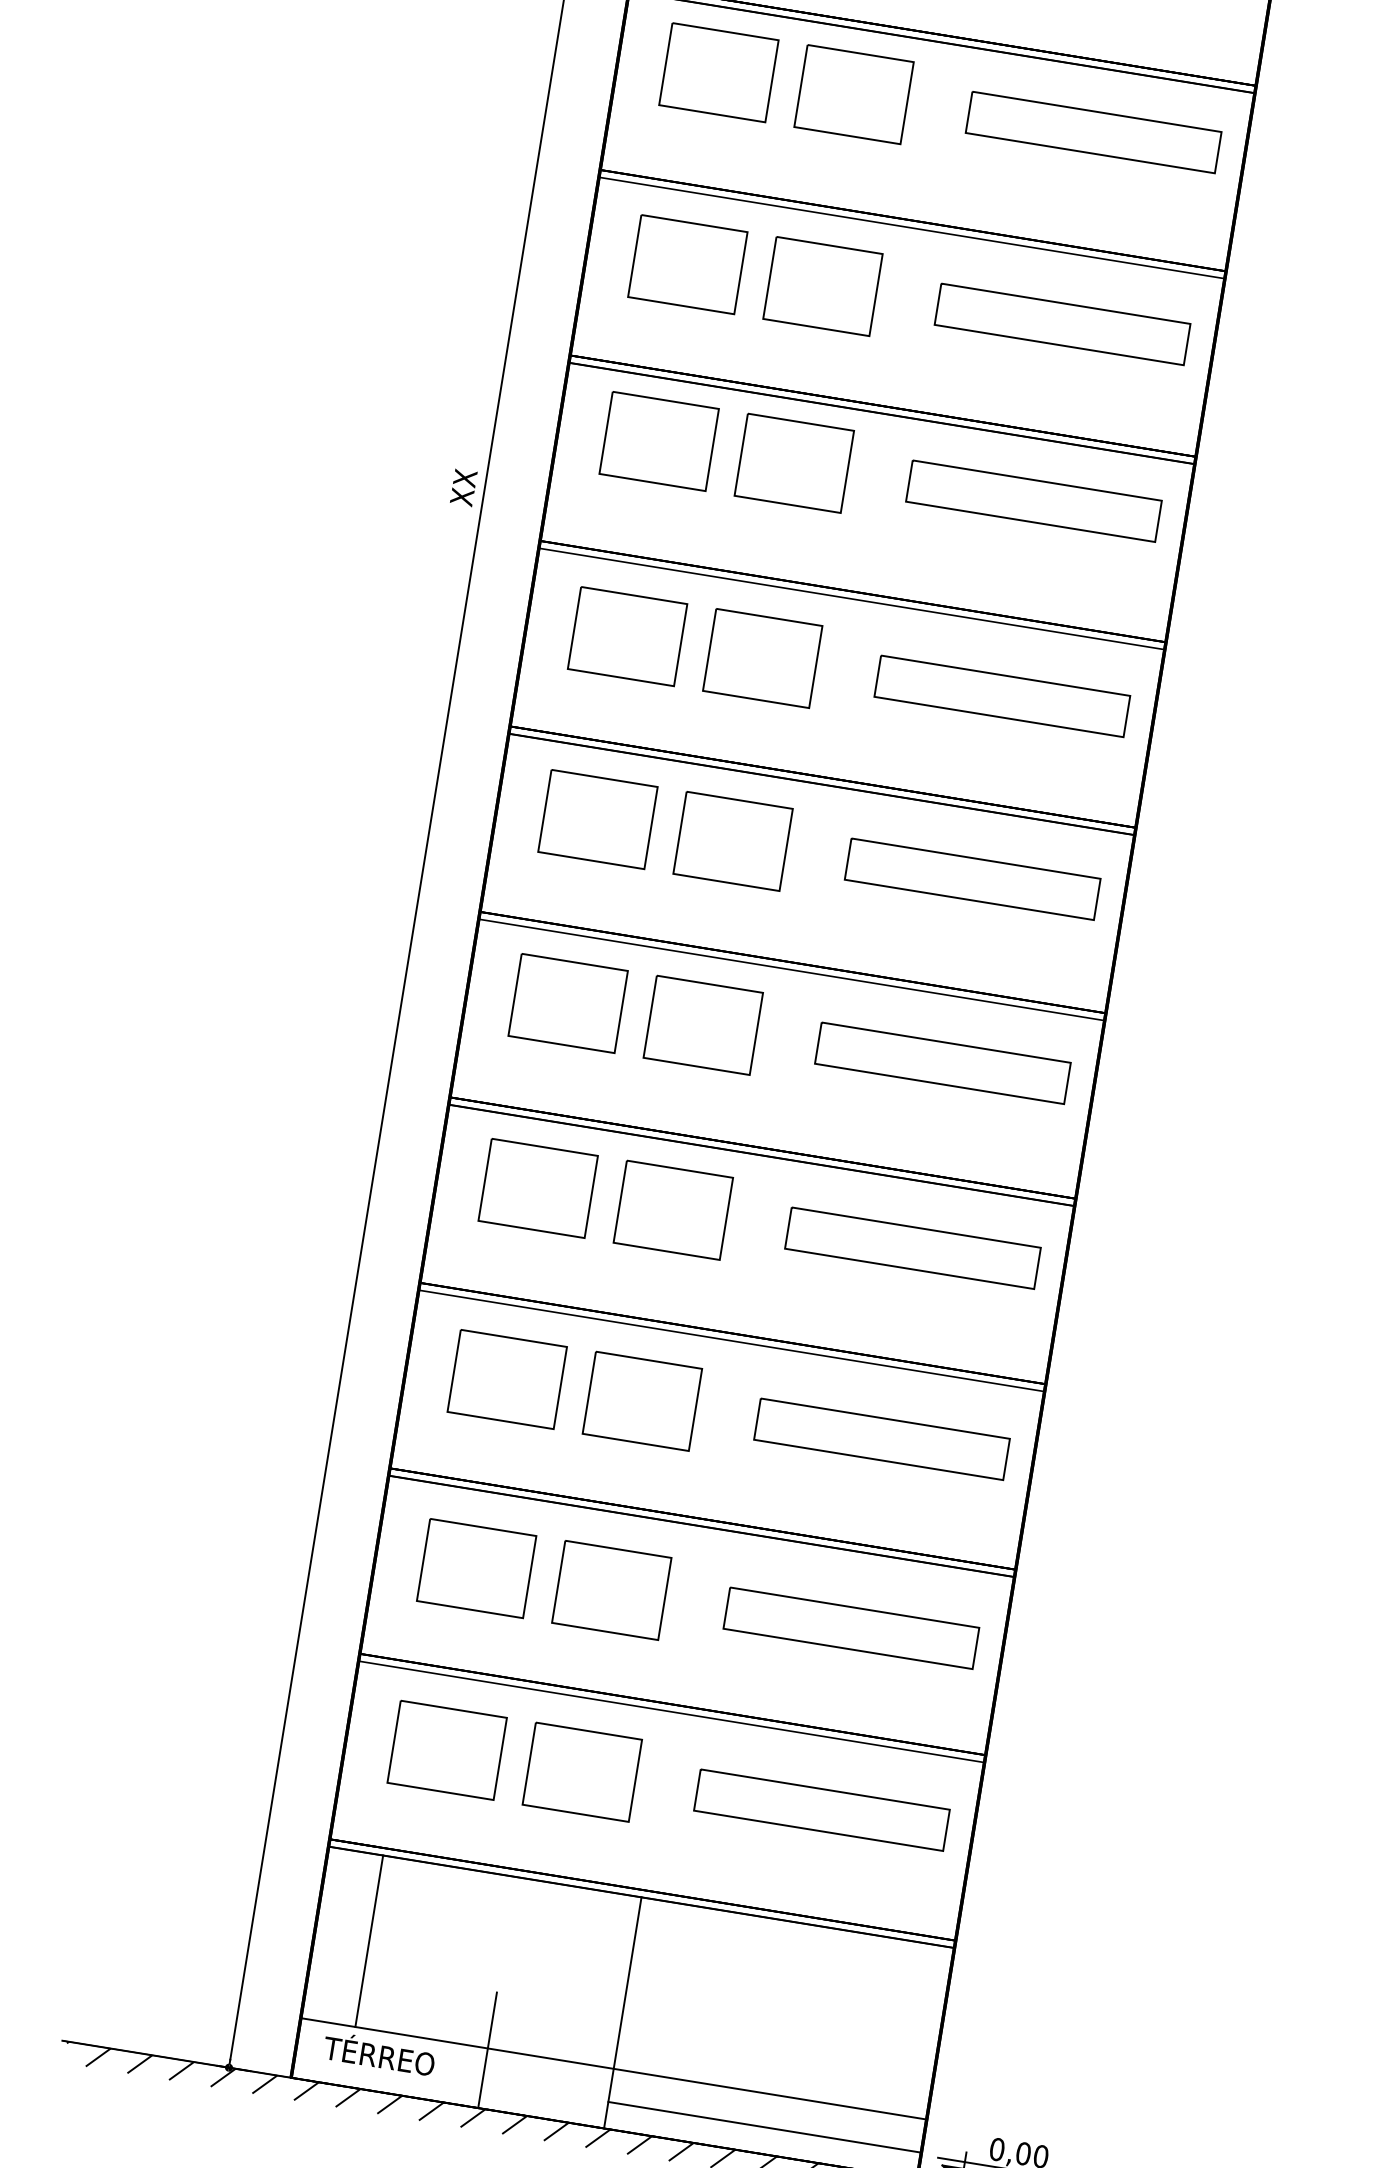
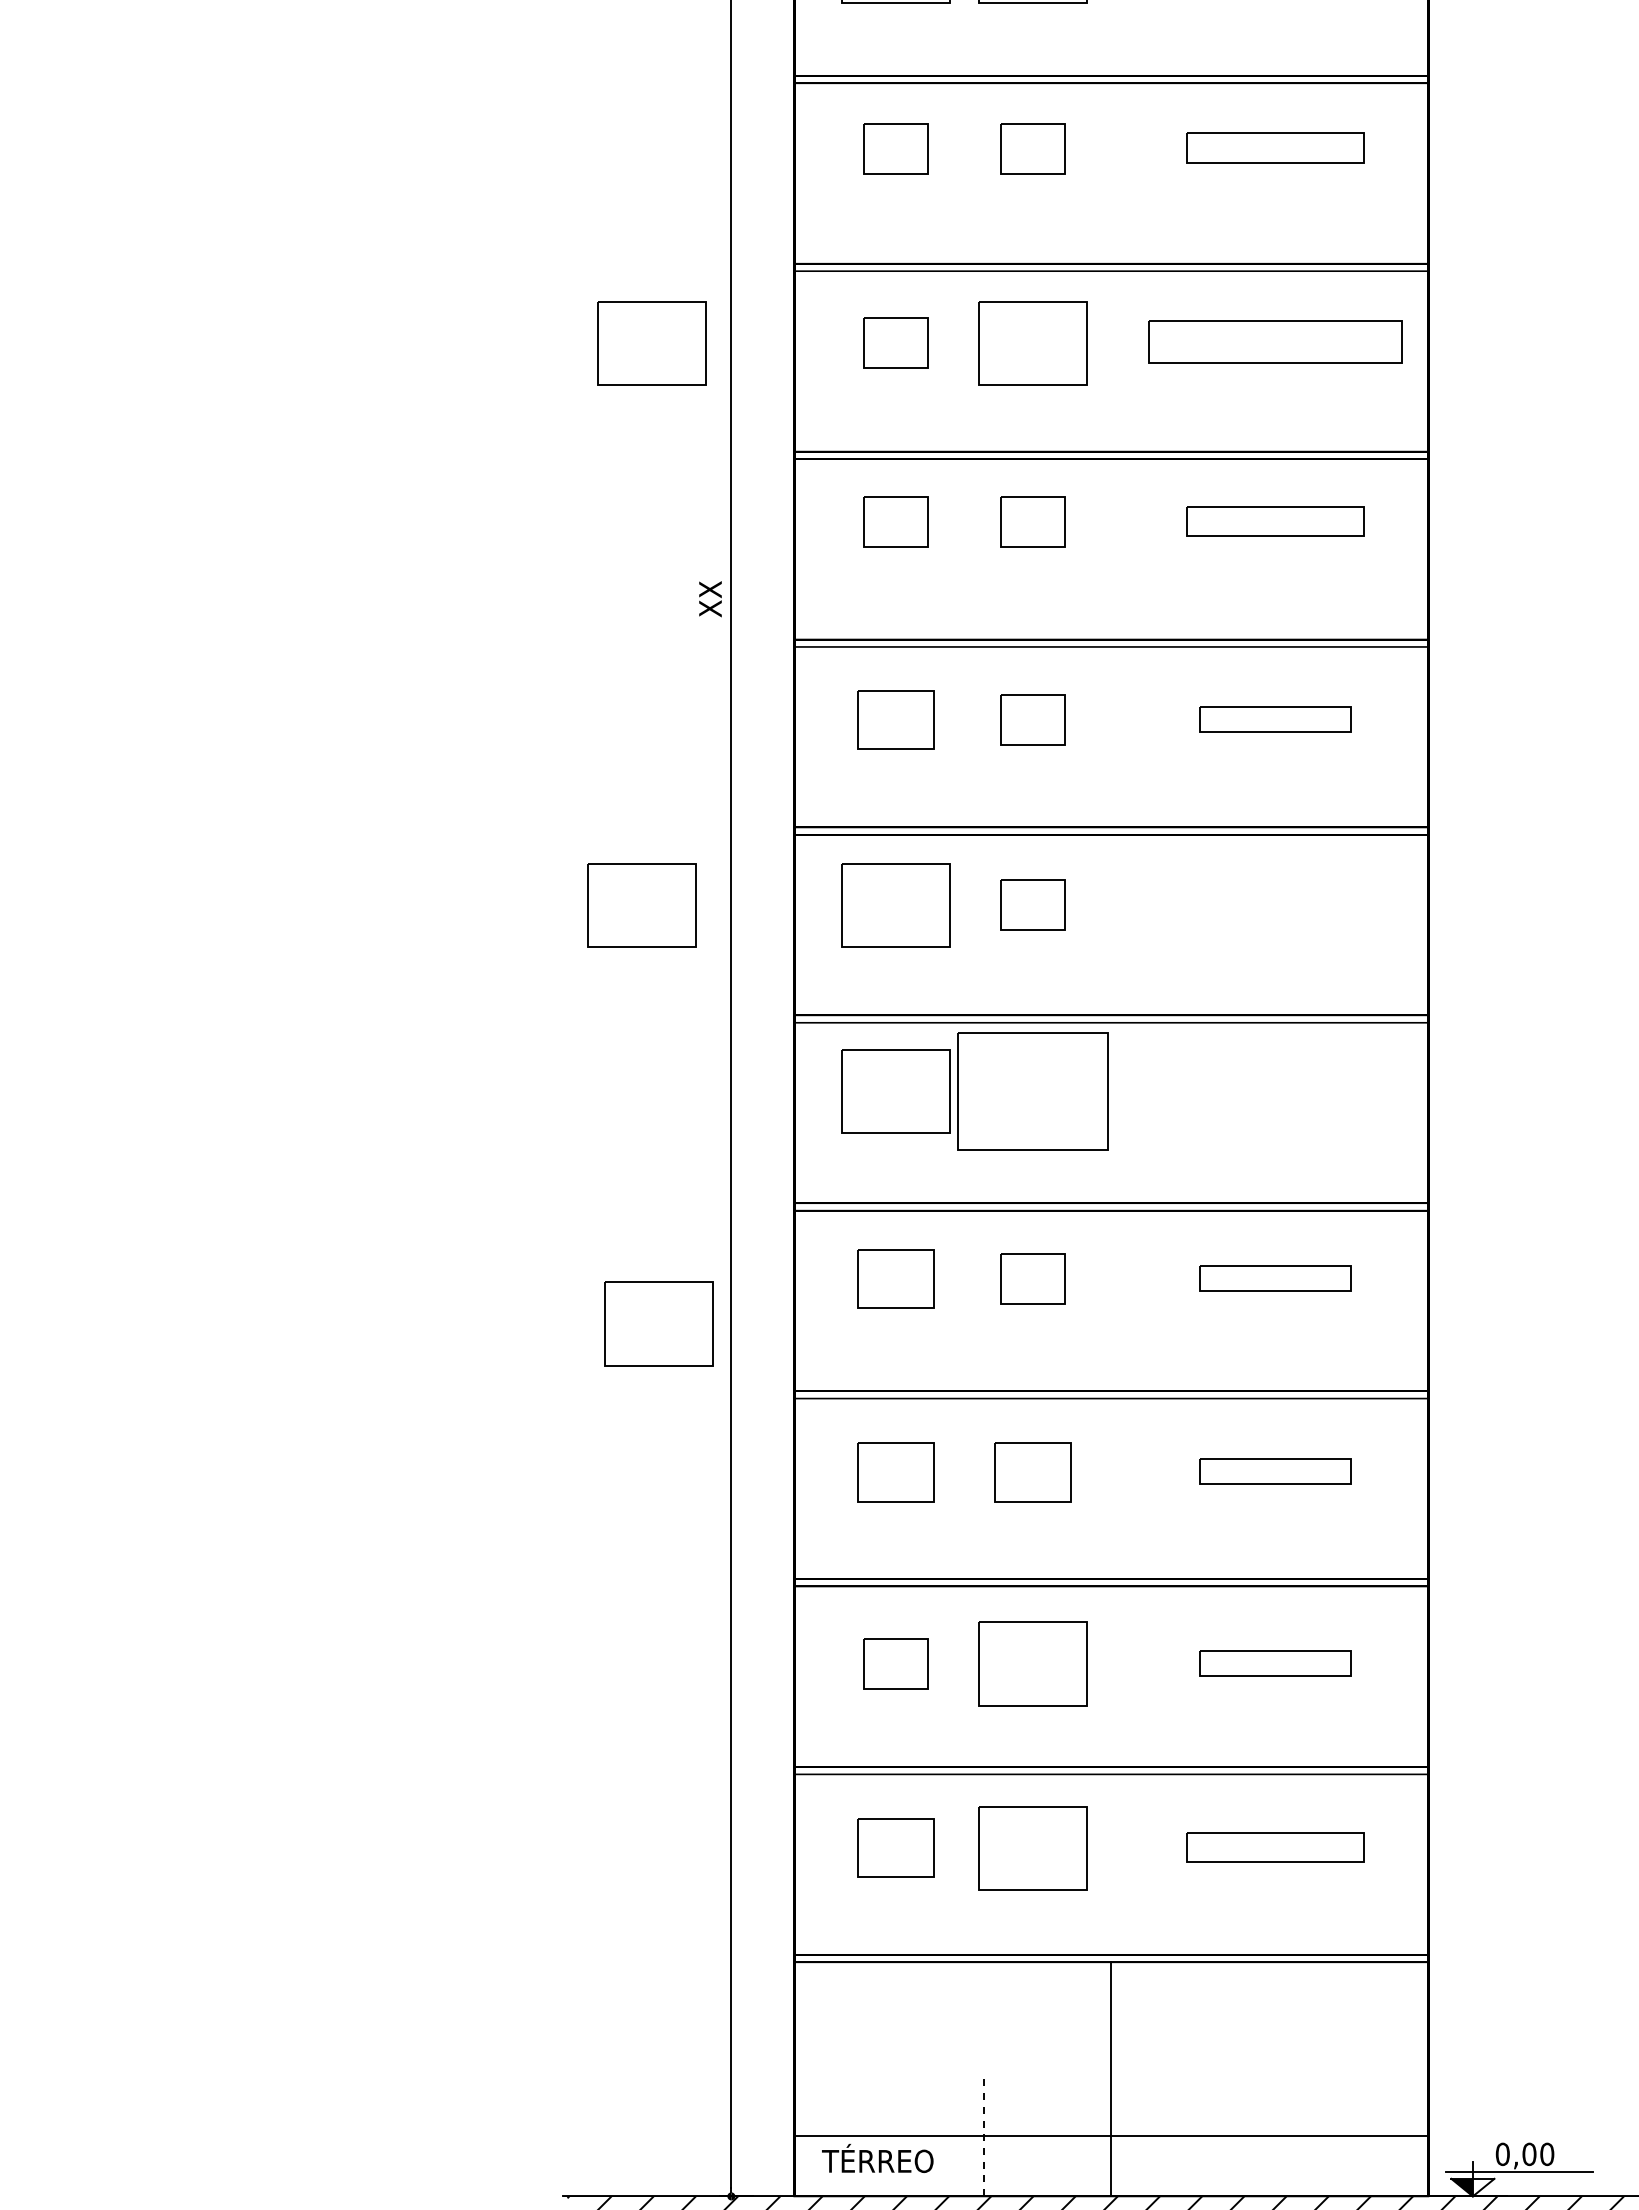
part: (718, 72) -> (895, 148), size x0.6
part: (853, 94) -> (1032, 148), size x0.6
part: (1093, 132) -> (1275, 147), size x0.7
part: (446, 225) -> (651, 343), added
part: (687, 264) -> (895, 343), size x0.6
part: (658, 441) -> (895, 522), size x0.6
part: (793, 463) -> (1032, 522), size x0.6
part: (1034, 500) -> (1275, 520), size x0.7
part: (627, 636) -> (895, 719), size x0.7
part: (762, 657) -> (1032, 719), size x0.6
part: (1002, 695) -> (1275, 718), size x0.6
part: (346, 779) -> (641, 905), added
part: (732, 841) -> (1032, 905), size x0.6
part: (972, 878) -> (1275, 903), removed
part: (702, 1025) -> (1032, 1091), size x1.4
part: (942, 1063) -> (1275, 1090), removed
part: (537, 1187) -> (895, 1278), size x0.7
part: (296, 1194) -> (658, 1323), added
part: (673, 1209) -> (1032, 1278), size x0.6
part: (913, 1247) -> (1275, 1277), size x0.6
part: (506, 1379) -> (895, 1472), size x0.7
part: (641, 1401) -> (1032, 1472), size x0.7
part: (882, 1439) -> (1275, 1471), size x0.6
part: (476, 1567) -> (895, 1663), size x0.6
part: (851, 1627) -> (1275, 1662), size x0.6
part: (446, 1750) -> (895, 1848), size x0.7
part: (821, 1810) -> (1275, 1847), size x0.7
line: (369, 1941) -> (849, 2049), removed
line: (487, 2049) -> (983, 2137), solid -> dashed
line: (764, 2127) -> (1269, 2169), removed

